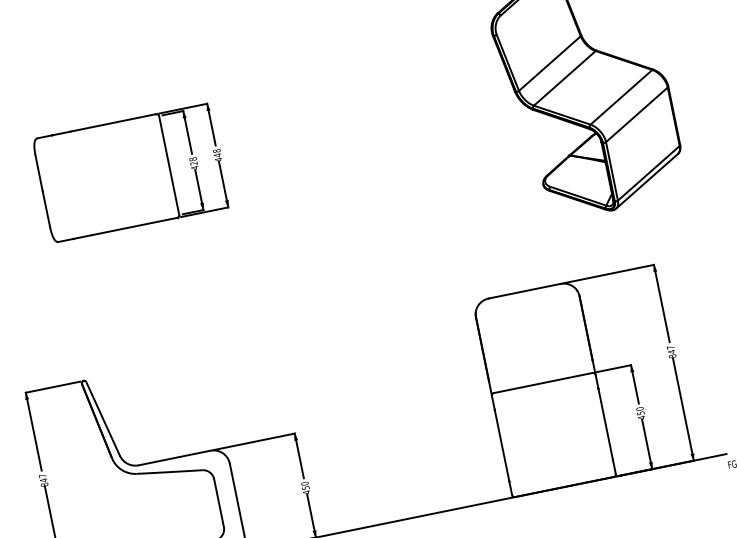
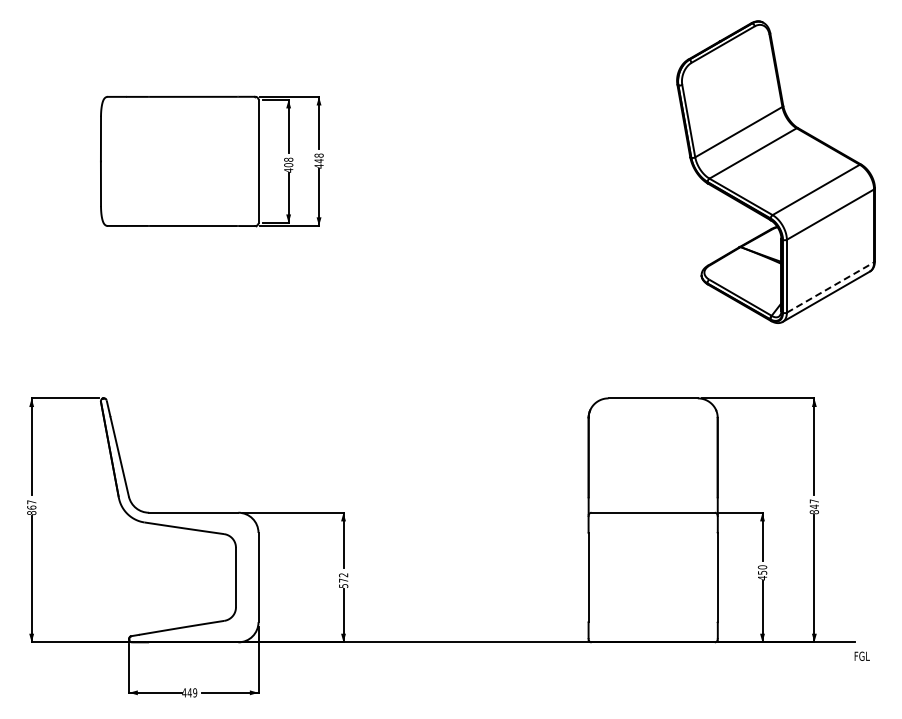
text: (193, 163) -> (288, 165), 428 -> 408
line: (648, 173) -> (830, 287), solid -> dashed
text: (43, 480) -> (31, 507), 847 -> 867
text: (305, 487) -> (343, 580), 450 -> 572

